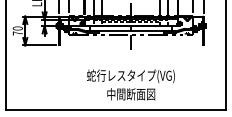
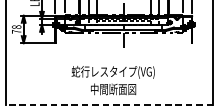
text: (18, 28) -> (17, 27), 70 -> 78
text: (130, 84) -> (112, 80), moved
line: (115, 110) -> (109, 104), solid -> dashed

